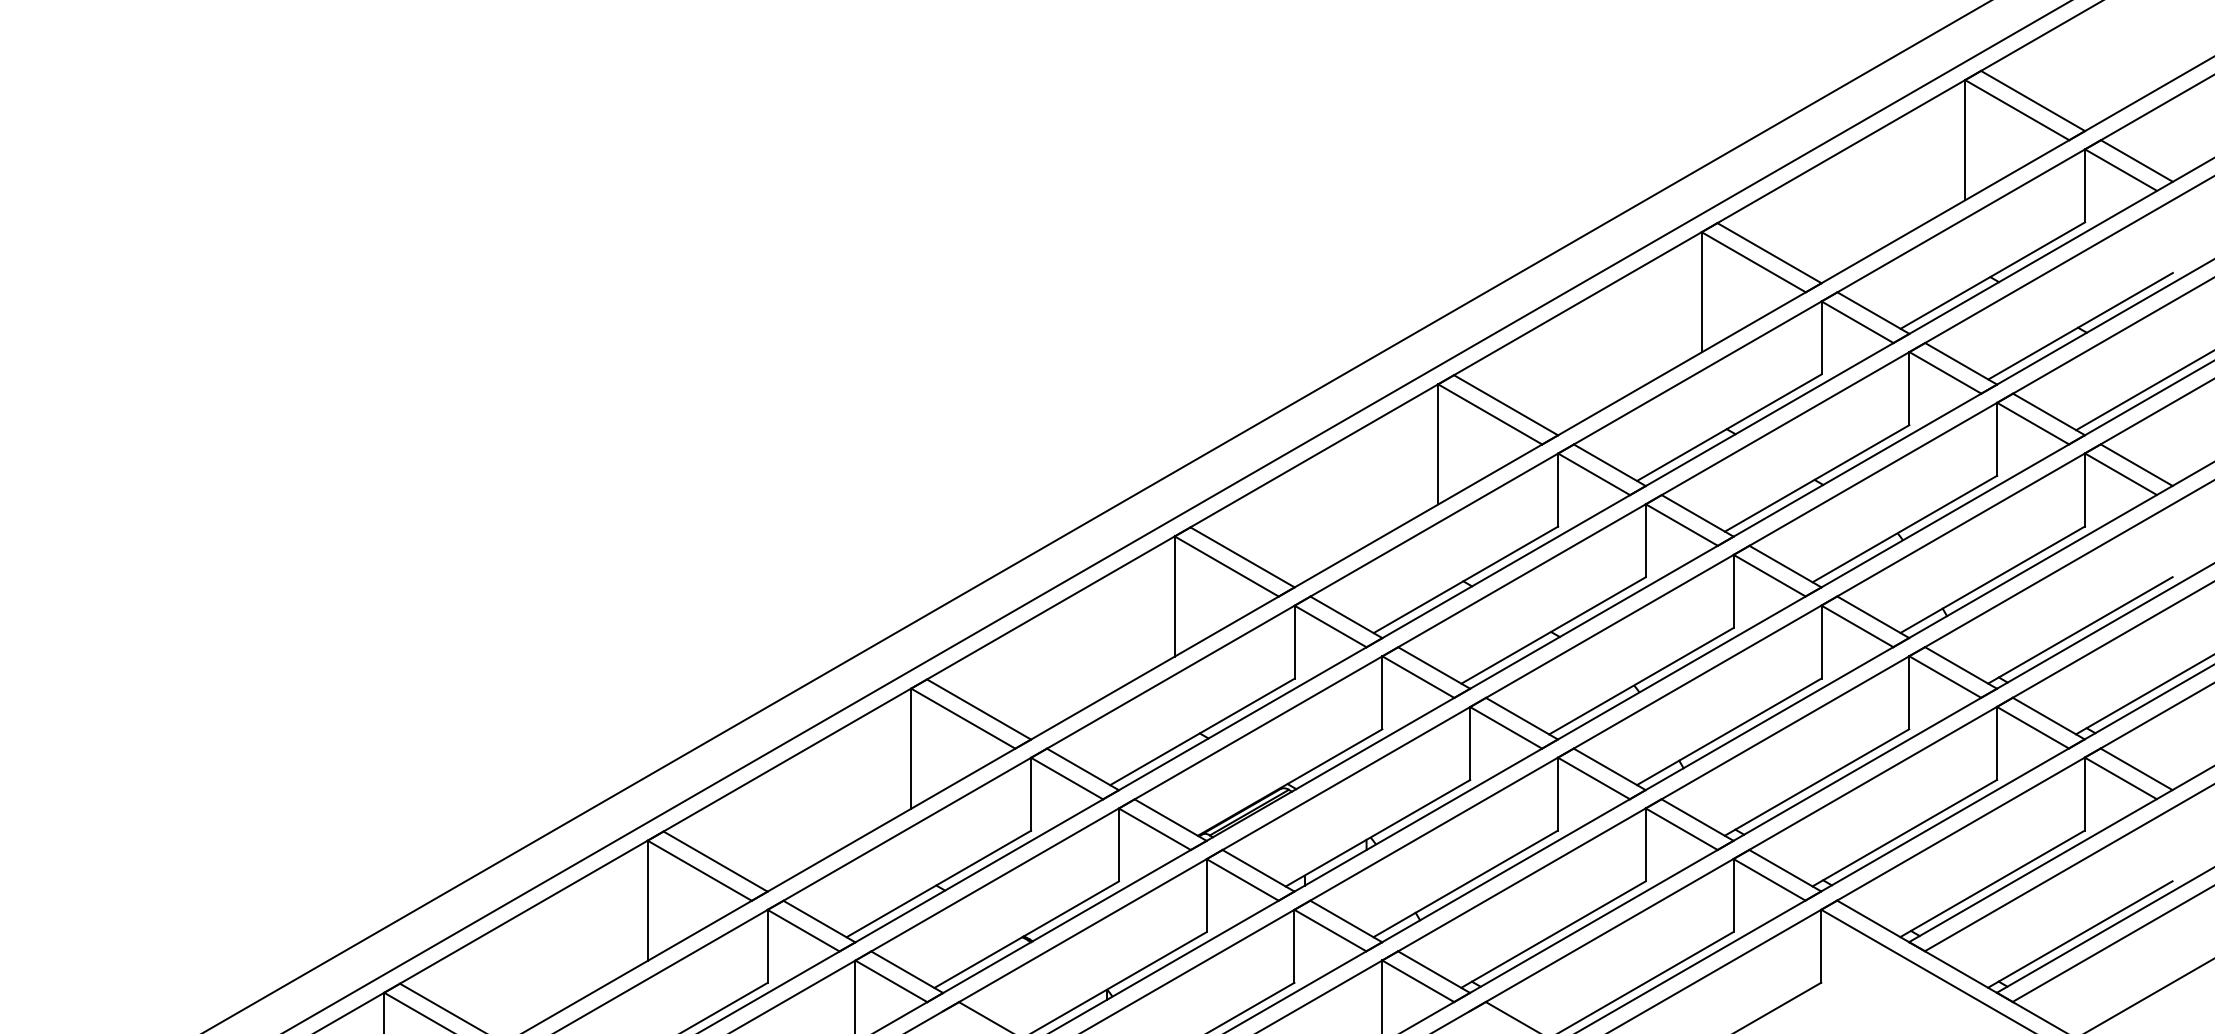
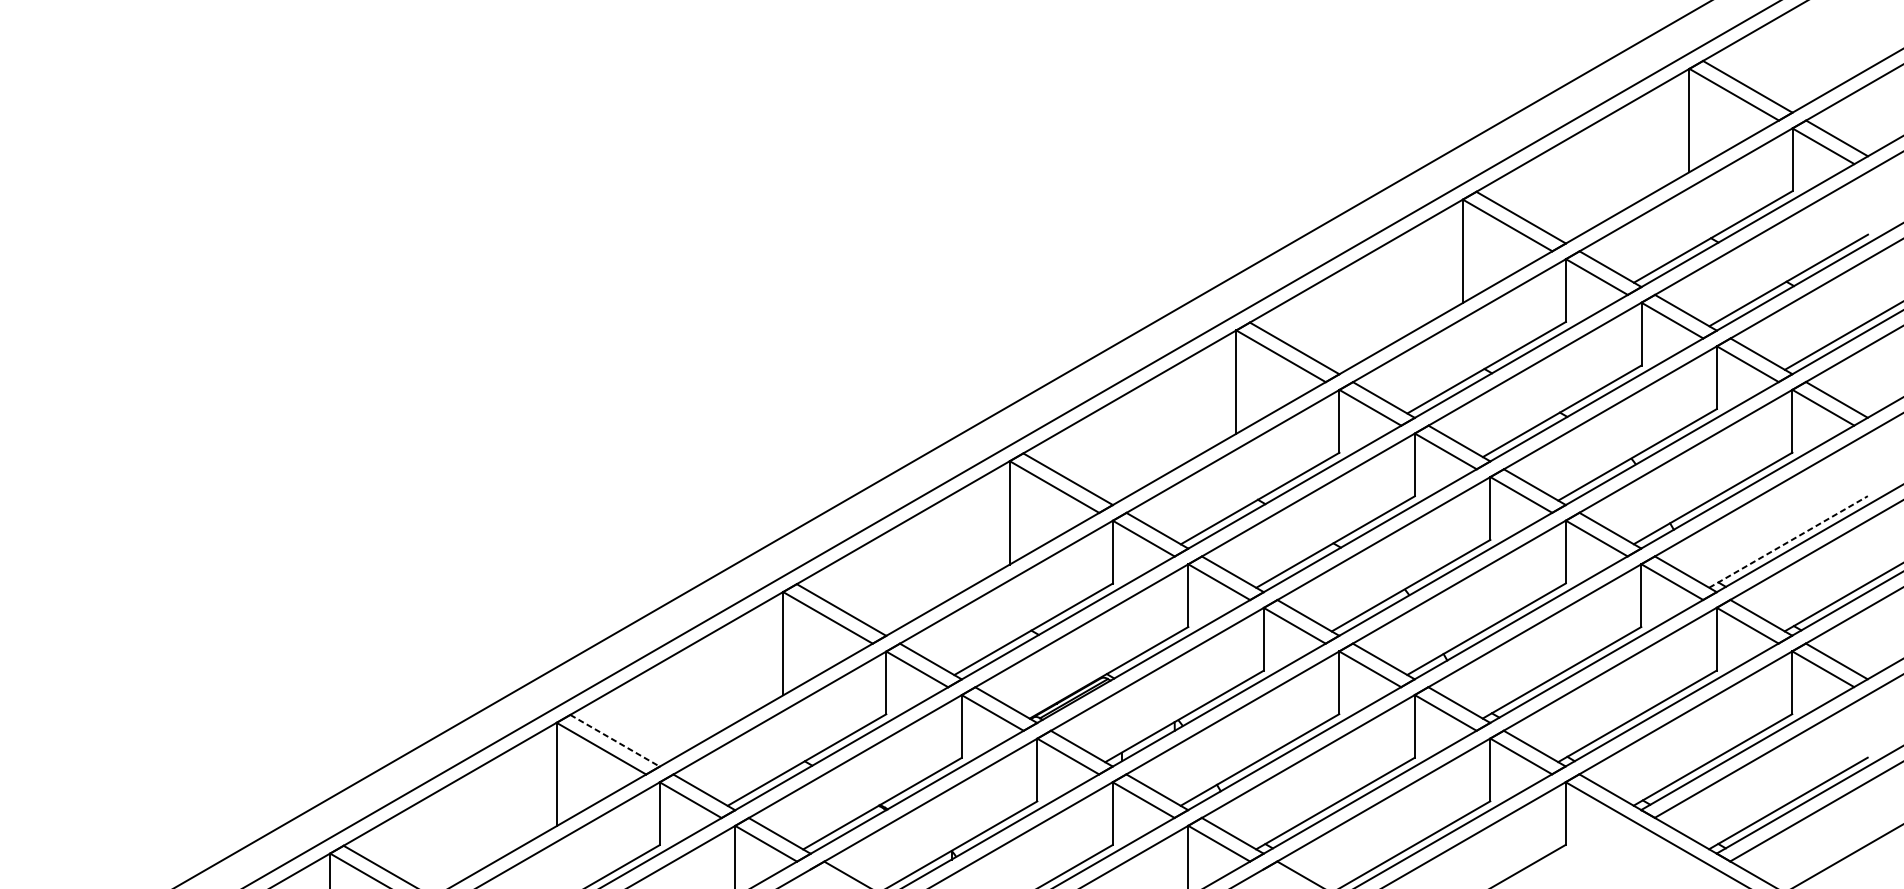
line: (2080, 630) -> (1788, 542), solid -> dashed
line: (716, 861) -> (615, 740), solid -> dashed

